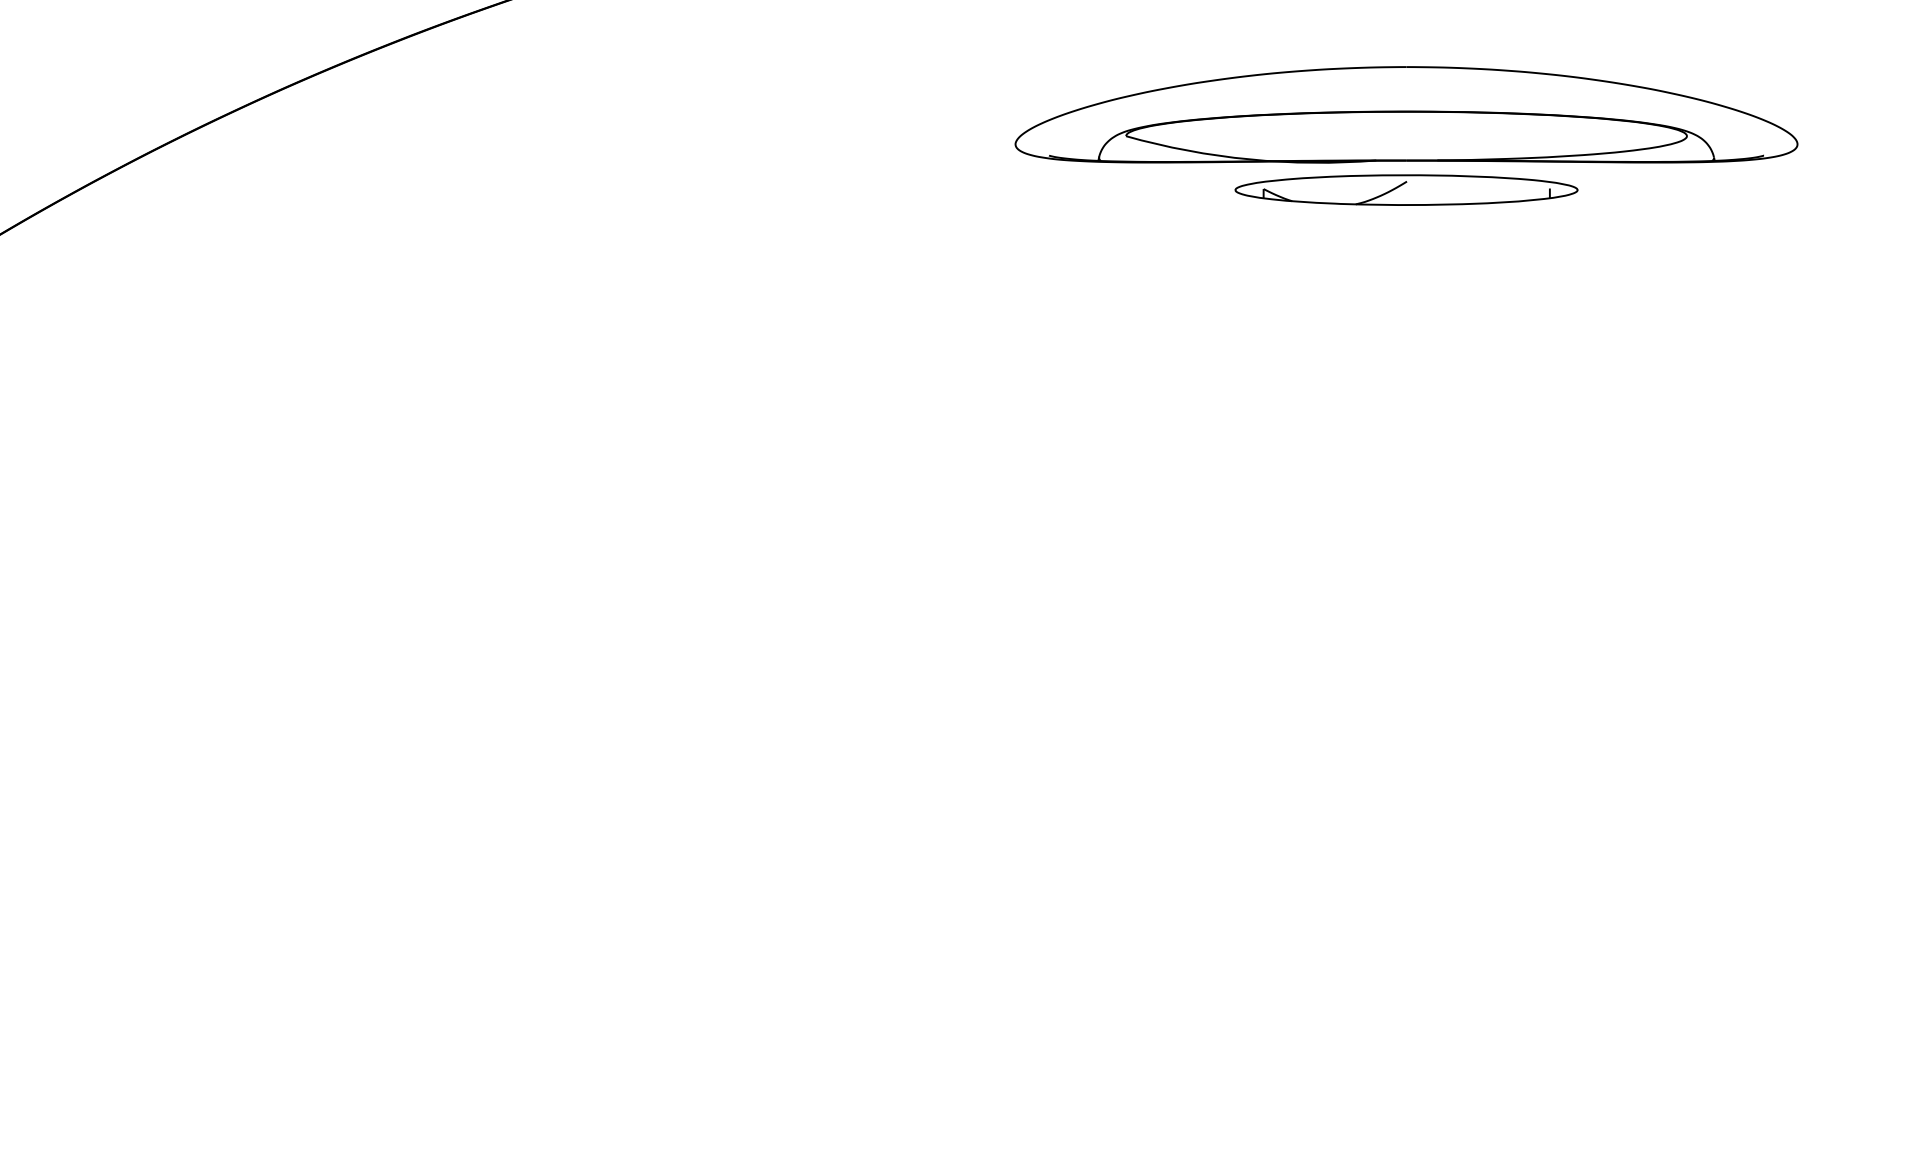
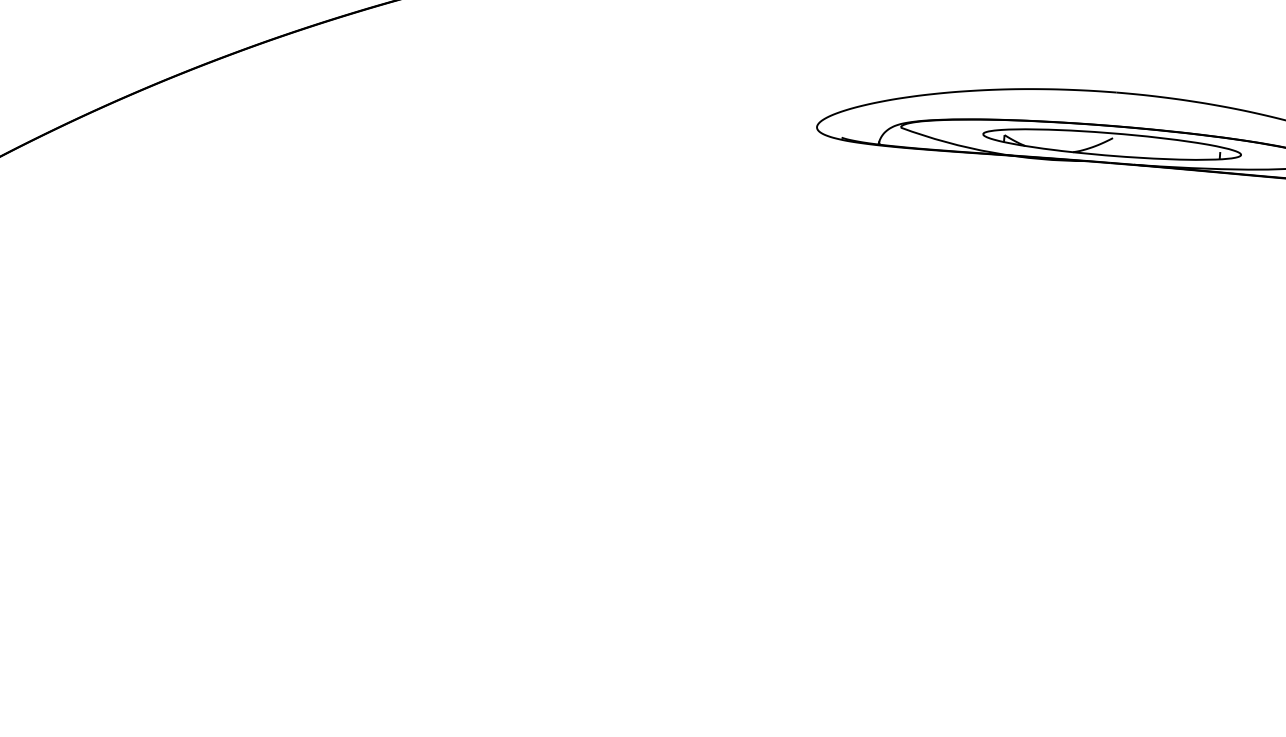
part: (1406, 189) -> (1112, 144), moved

